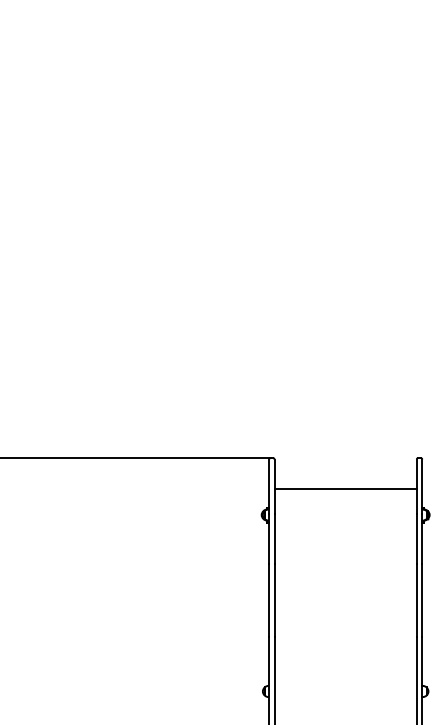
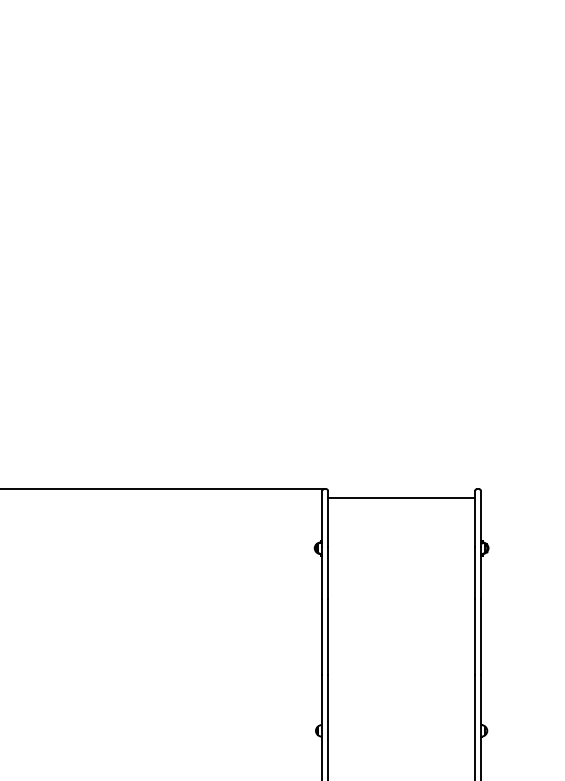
line: (345, 489) -> (401, 498), moved

